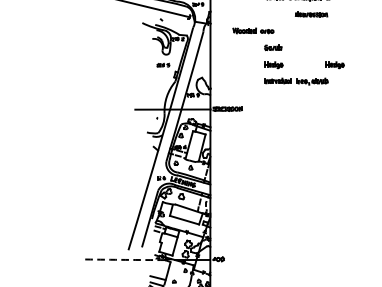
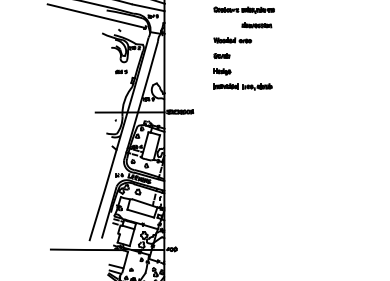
part: (253, 30) -> (232, 40), moved
part: (335, 64) -> (278, 71), removed
arc: (125, 259) -> (86, 249), dashed -> solid

